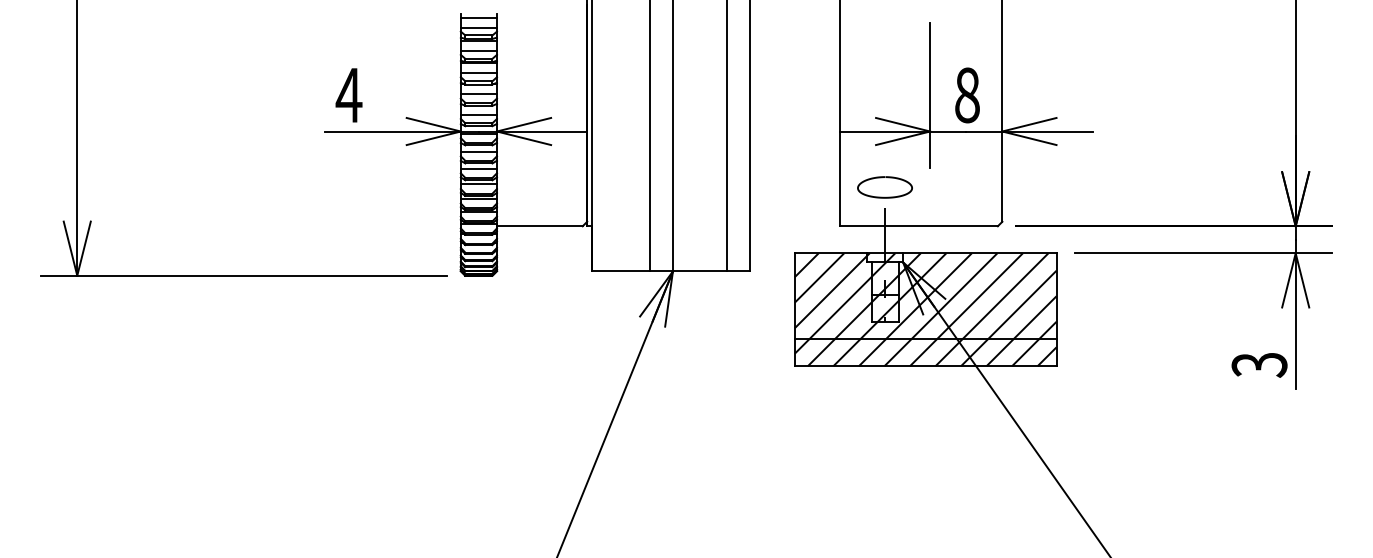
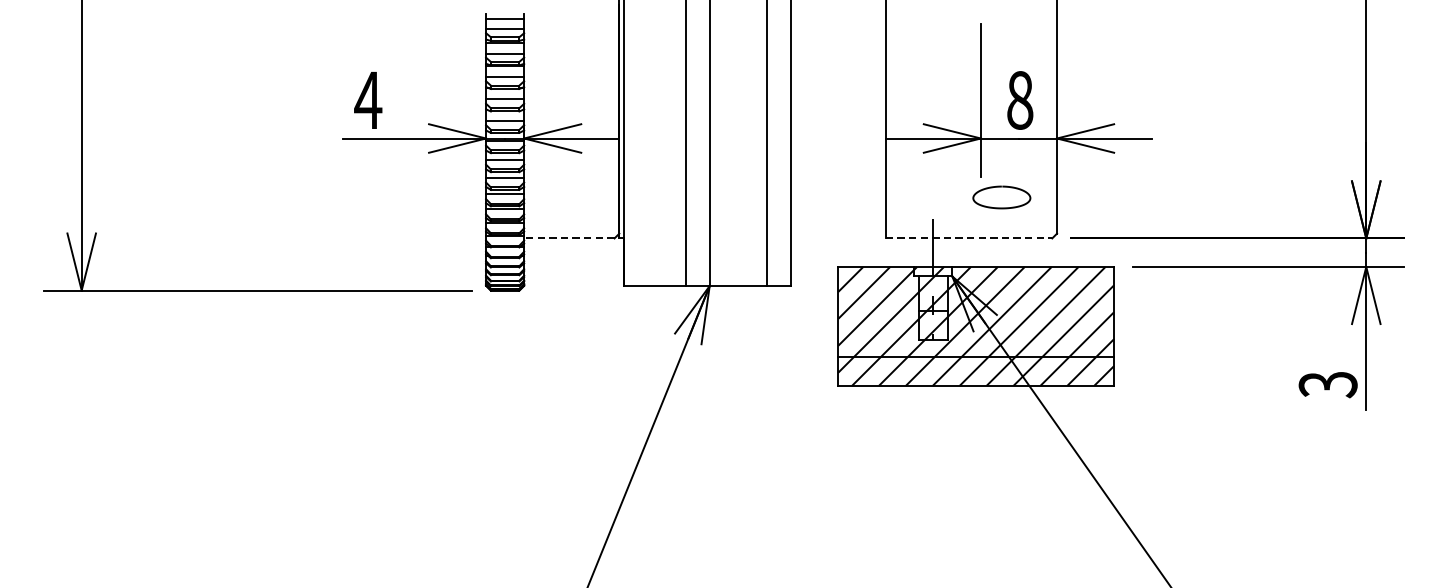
curve: (884, 196) -> (1001, 207), moved
line: (539, 226) -> (569, 238), solid -> dashed
line: (918, 226) -> (968, 238), solid -> dashed

